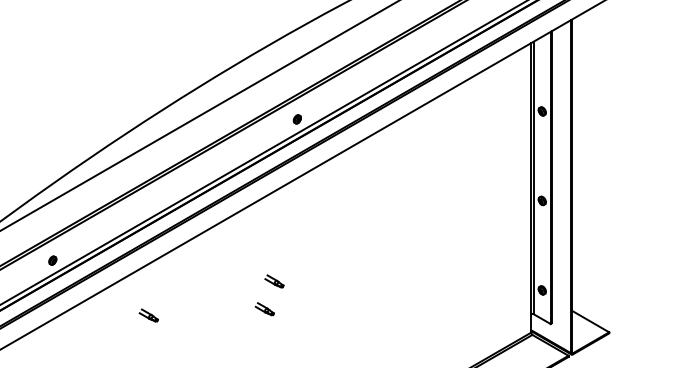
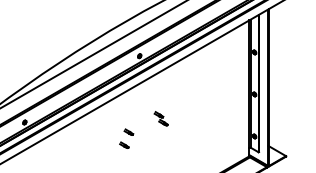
part: (341, 252) -> (160, 118), added
part: (148, 313) -> (69, 147), removed

